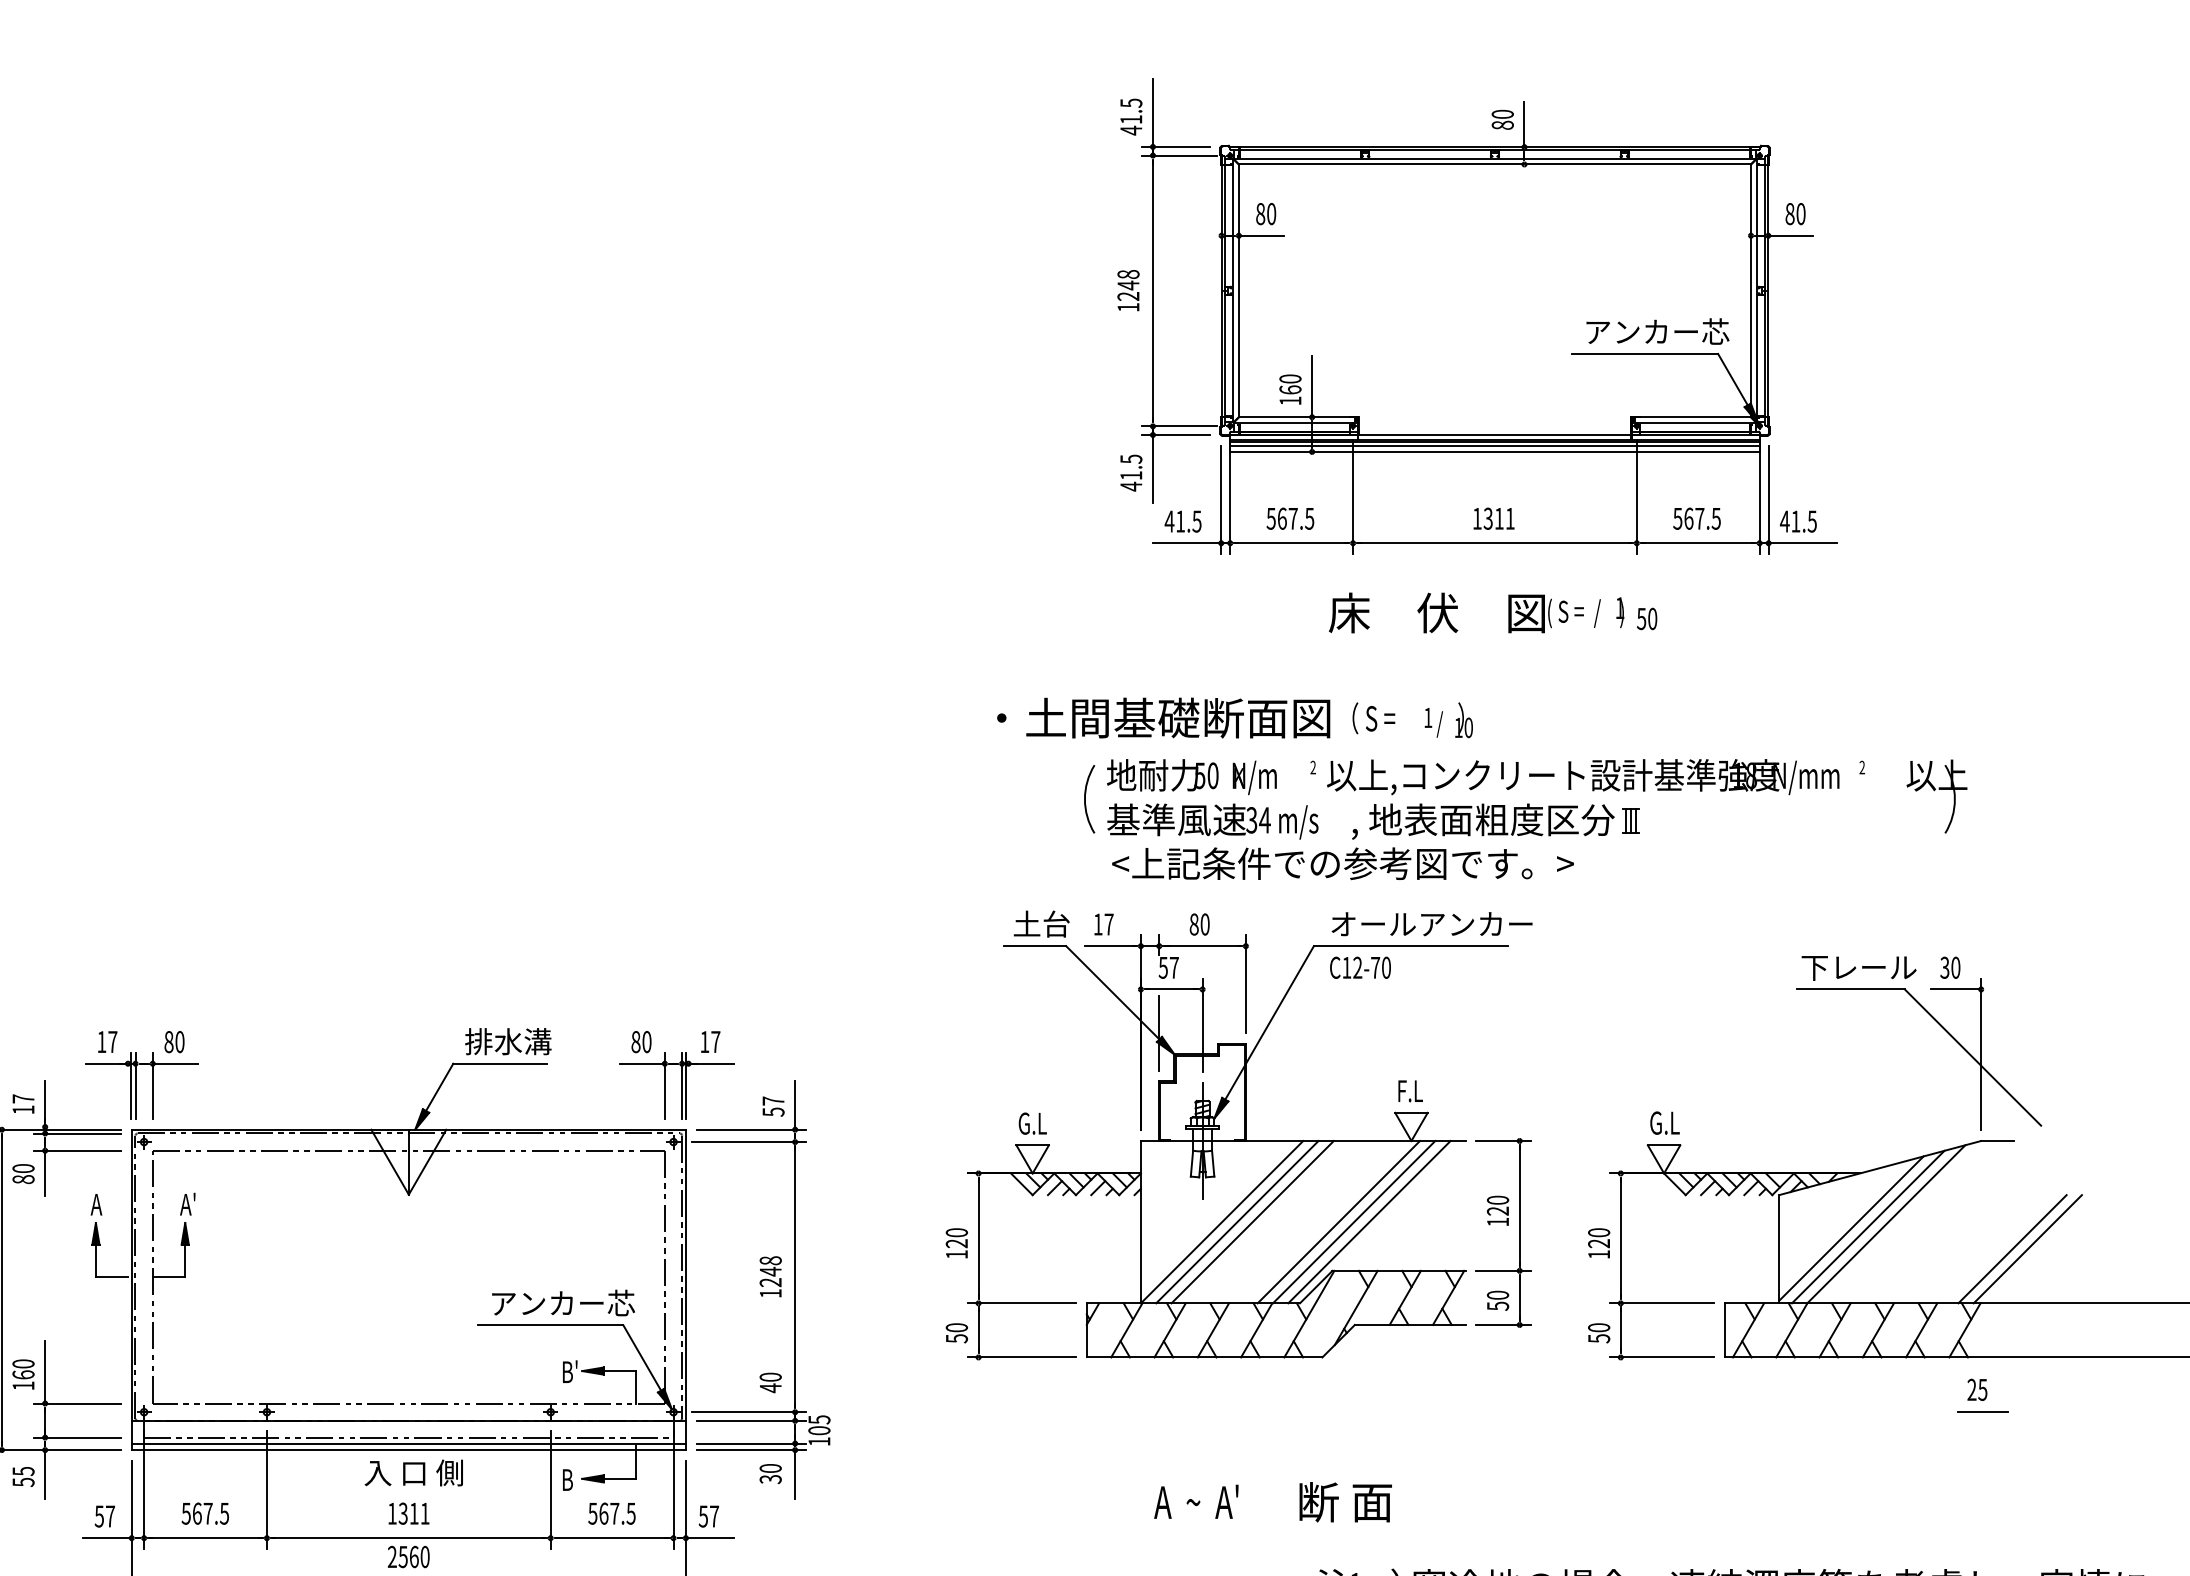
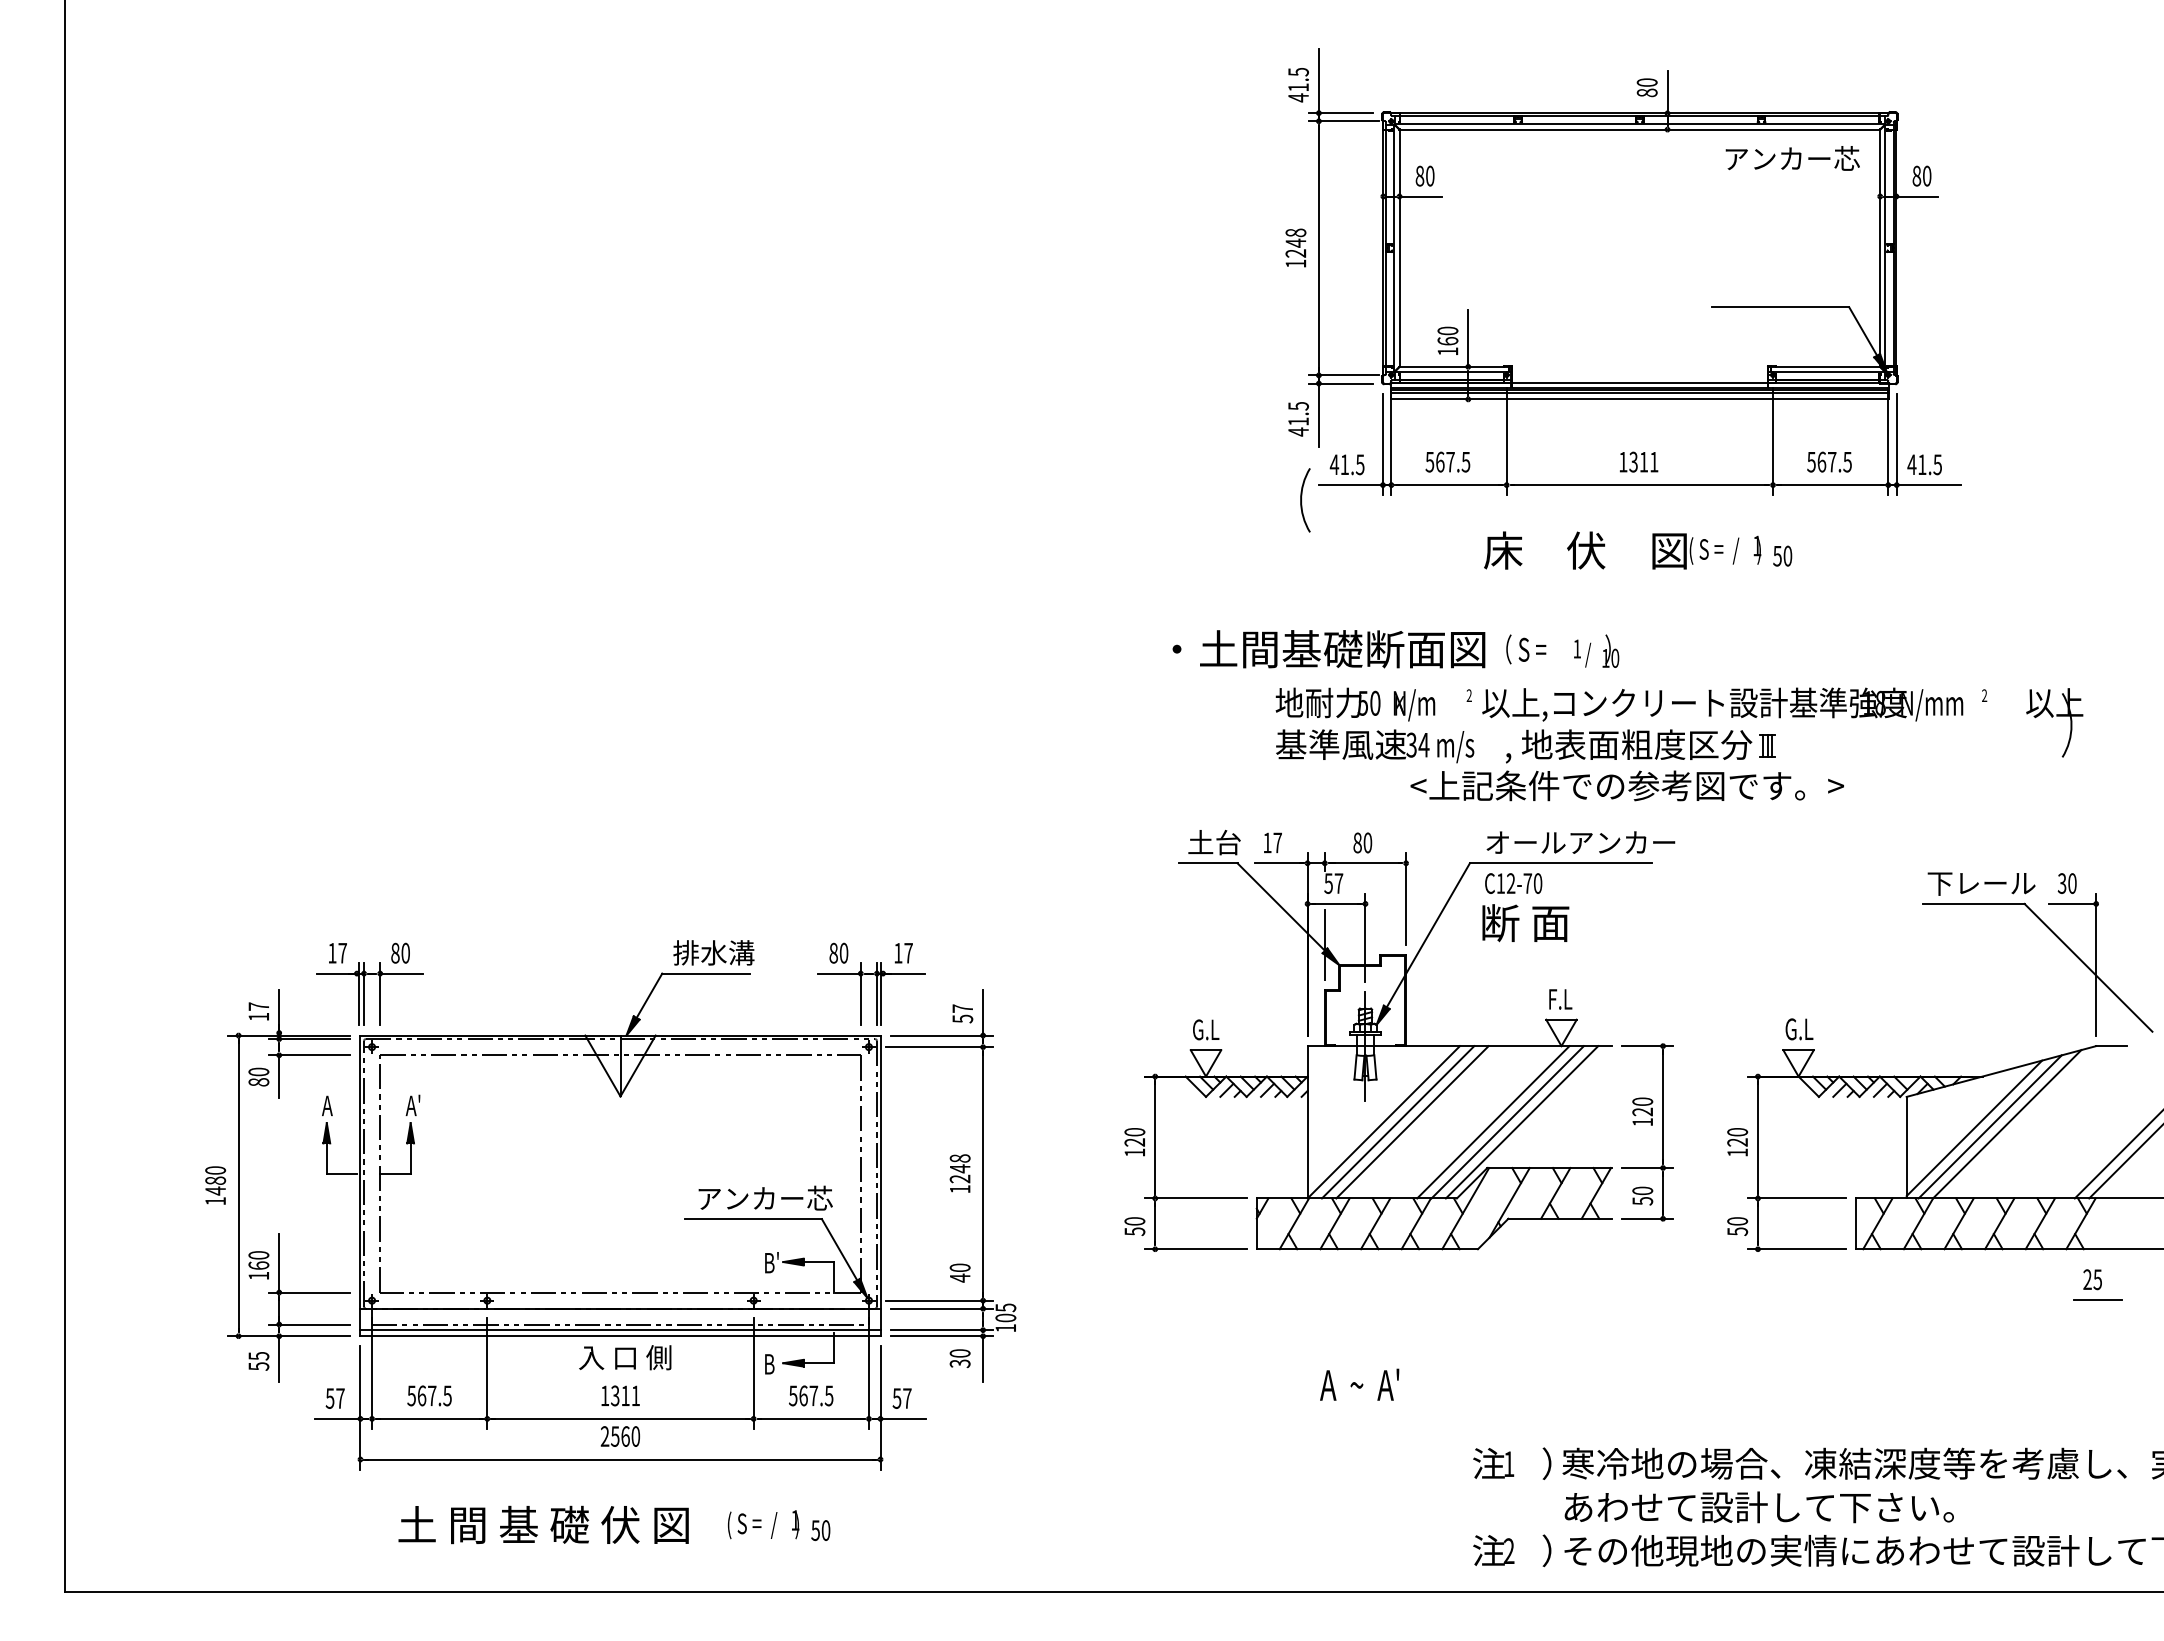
text: (1657, 331) -> (1792, 158), moved
arc: (1085, 799) -> (1301, 500), moved
text: (1342, 863) -> (1626, 785), moved
text: (1345, 1502) -> (1525, 923), moved

